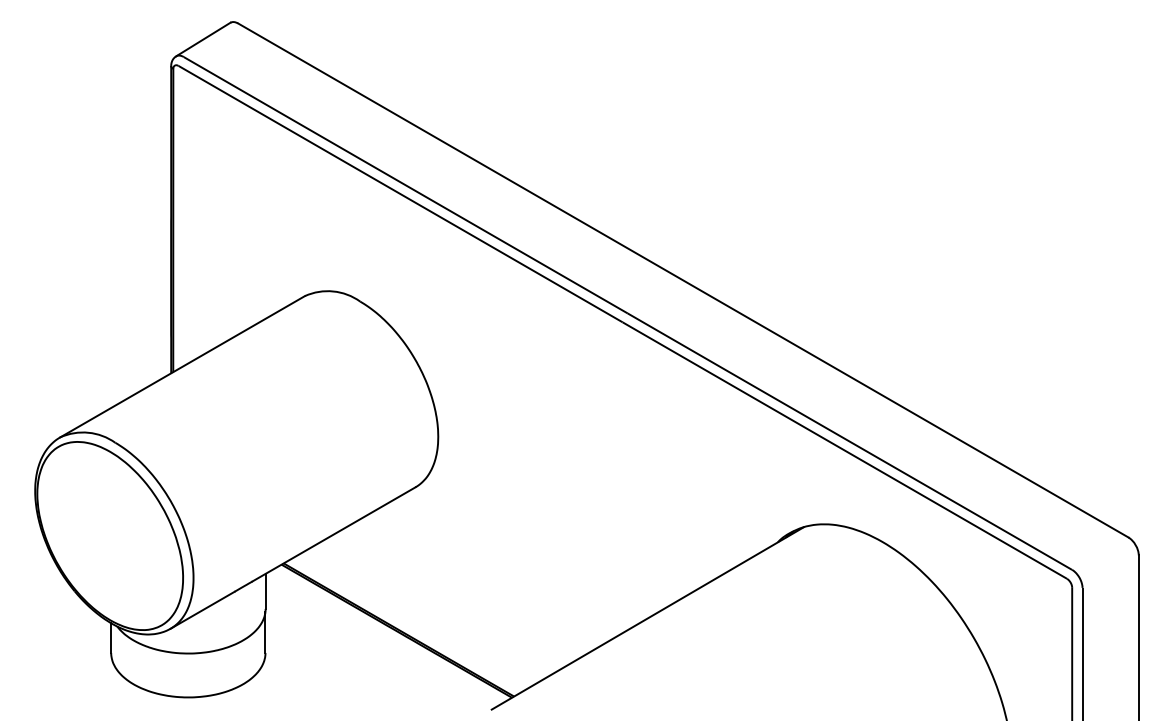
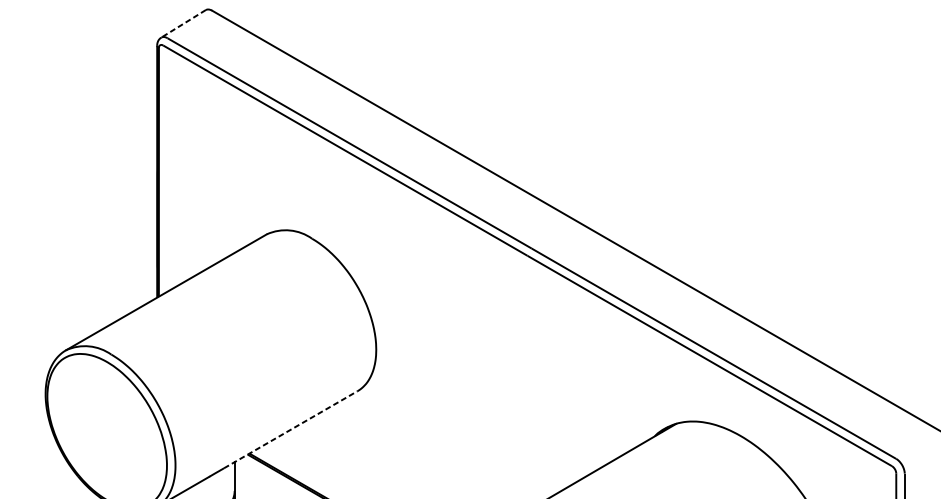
line: (203, 39) -> (183, 23), solid -> dashed
line: (334, 534) -> (291, 429), solid -> dashed

